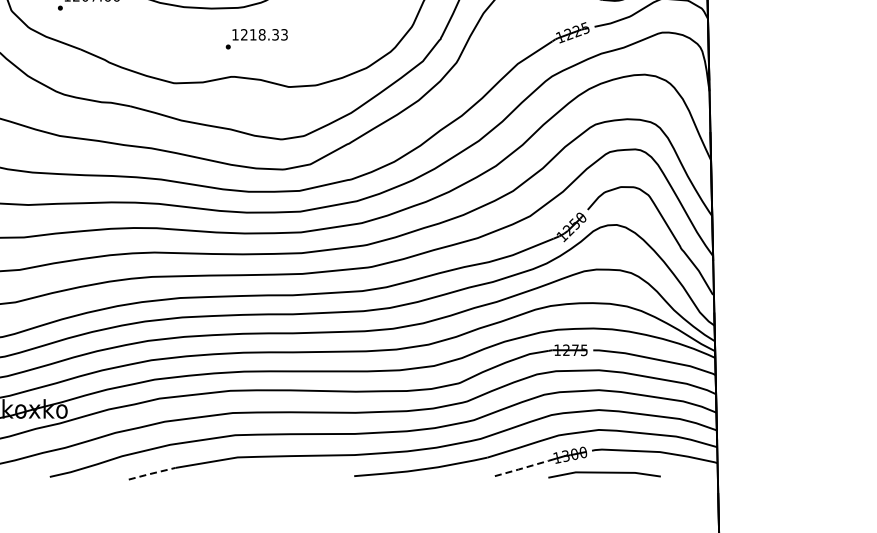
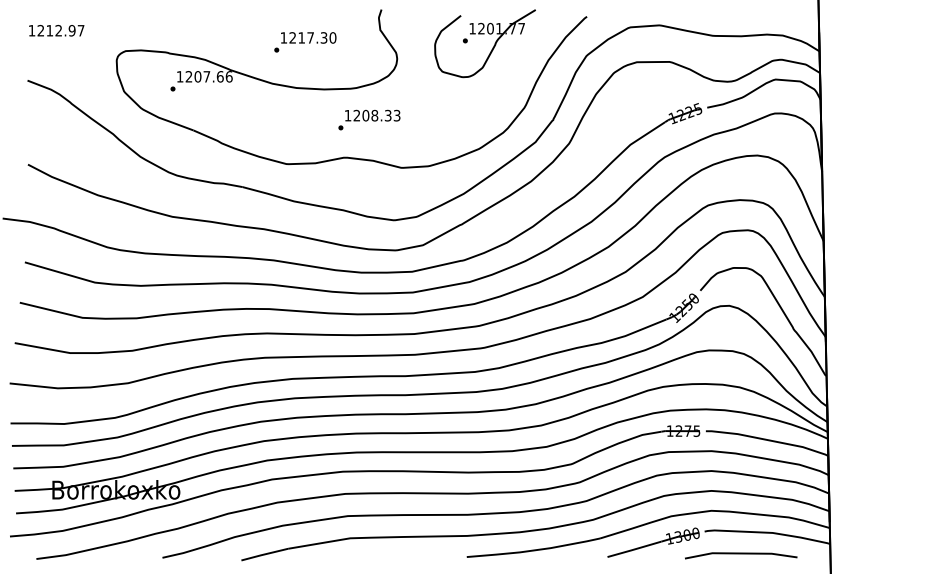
text: (252, 34) -> (365, 115), 1218.33 -> 1208.33
line: (521, 468) -> (634, 549), dashed -> solid
line: (150, 473) -> (263, 554), dashed -> solid
line: (604, 473) -> (741, 554), moved

